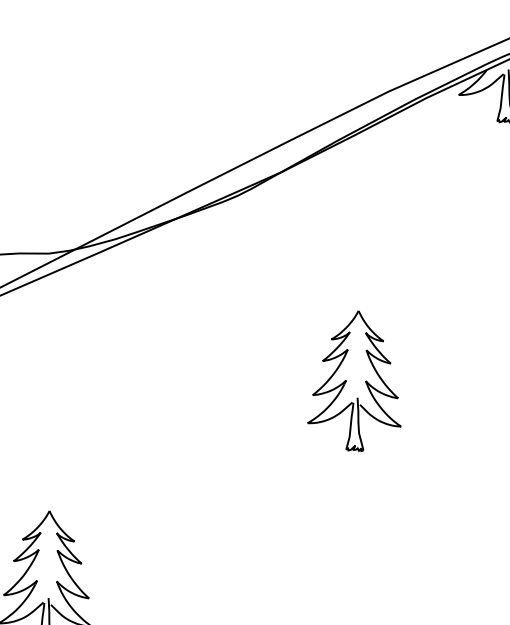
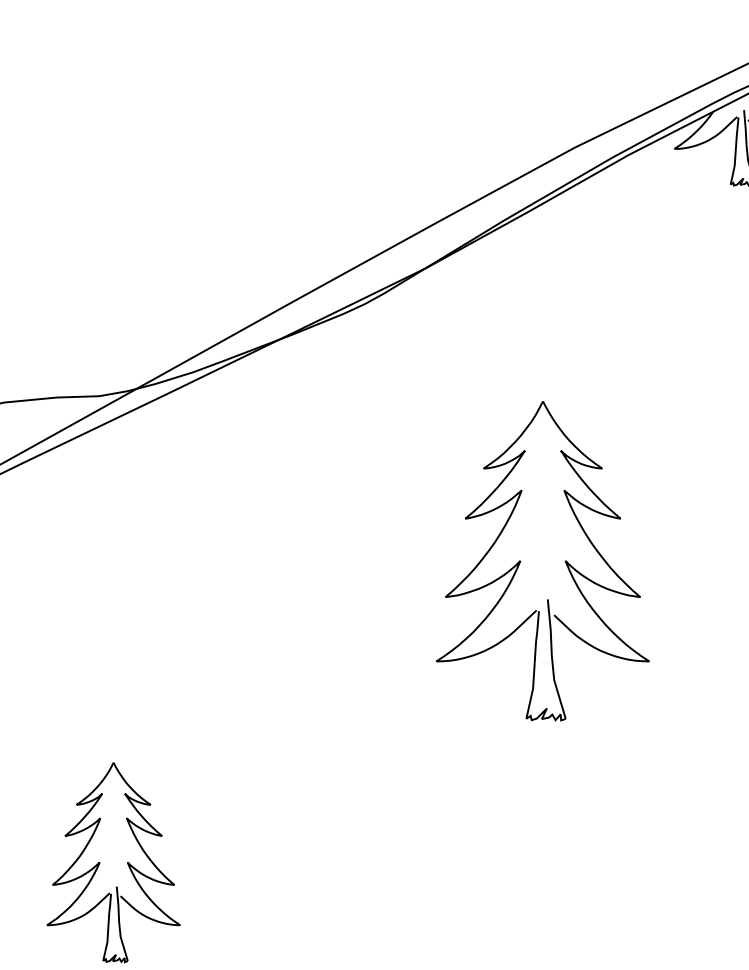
part: (356, 380) -> (543, 561), size x1.6

